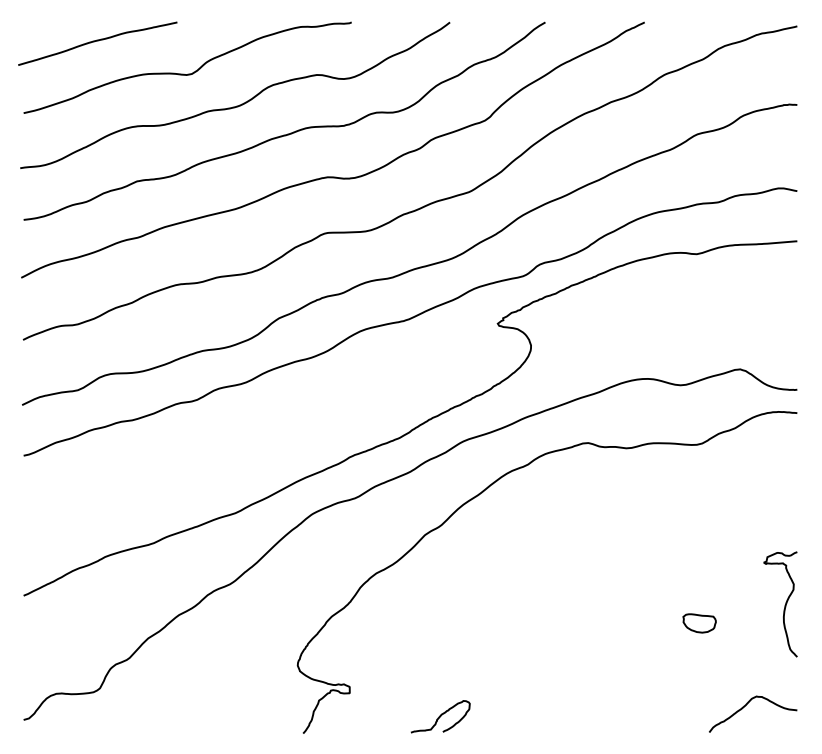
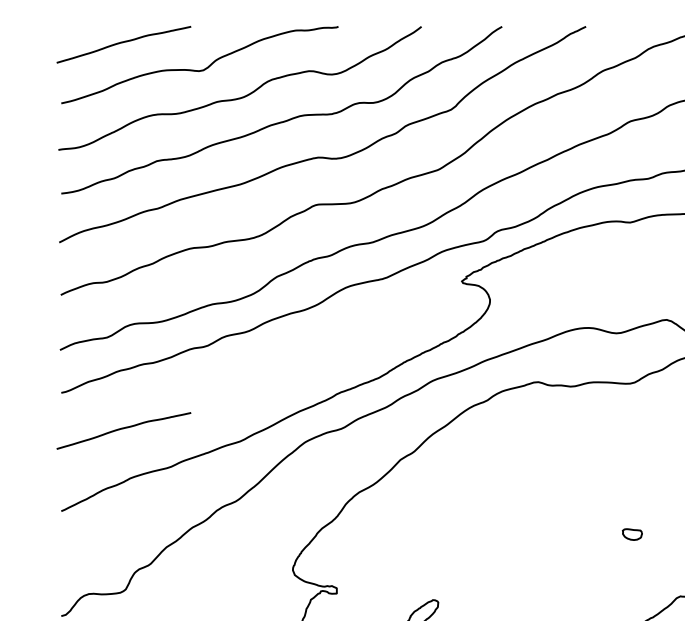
curve: (97, 498) -> (123, 429), added
part: (699, 623) -> (632, 534), size x0.7

